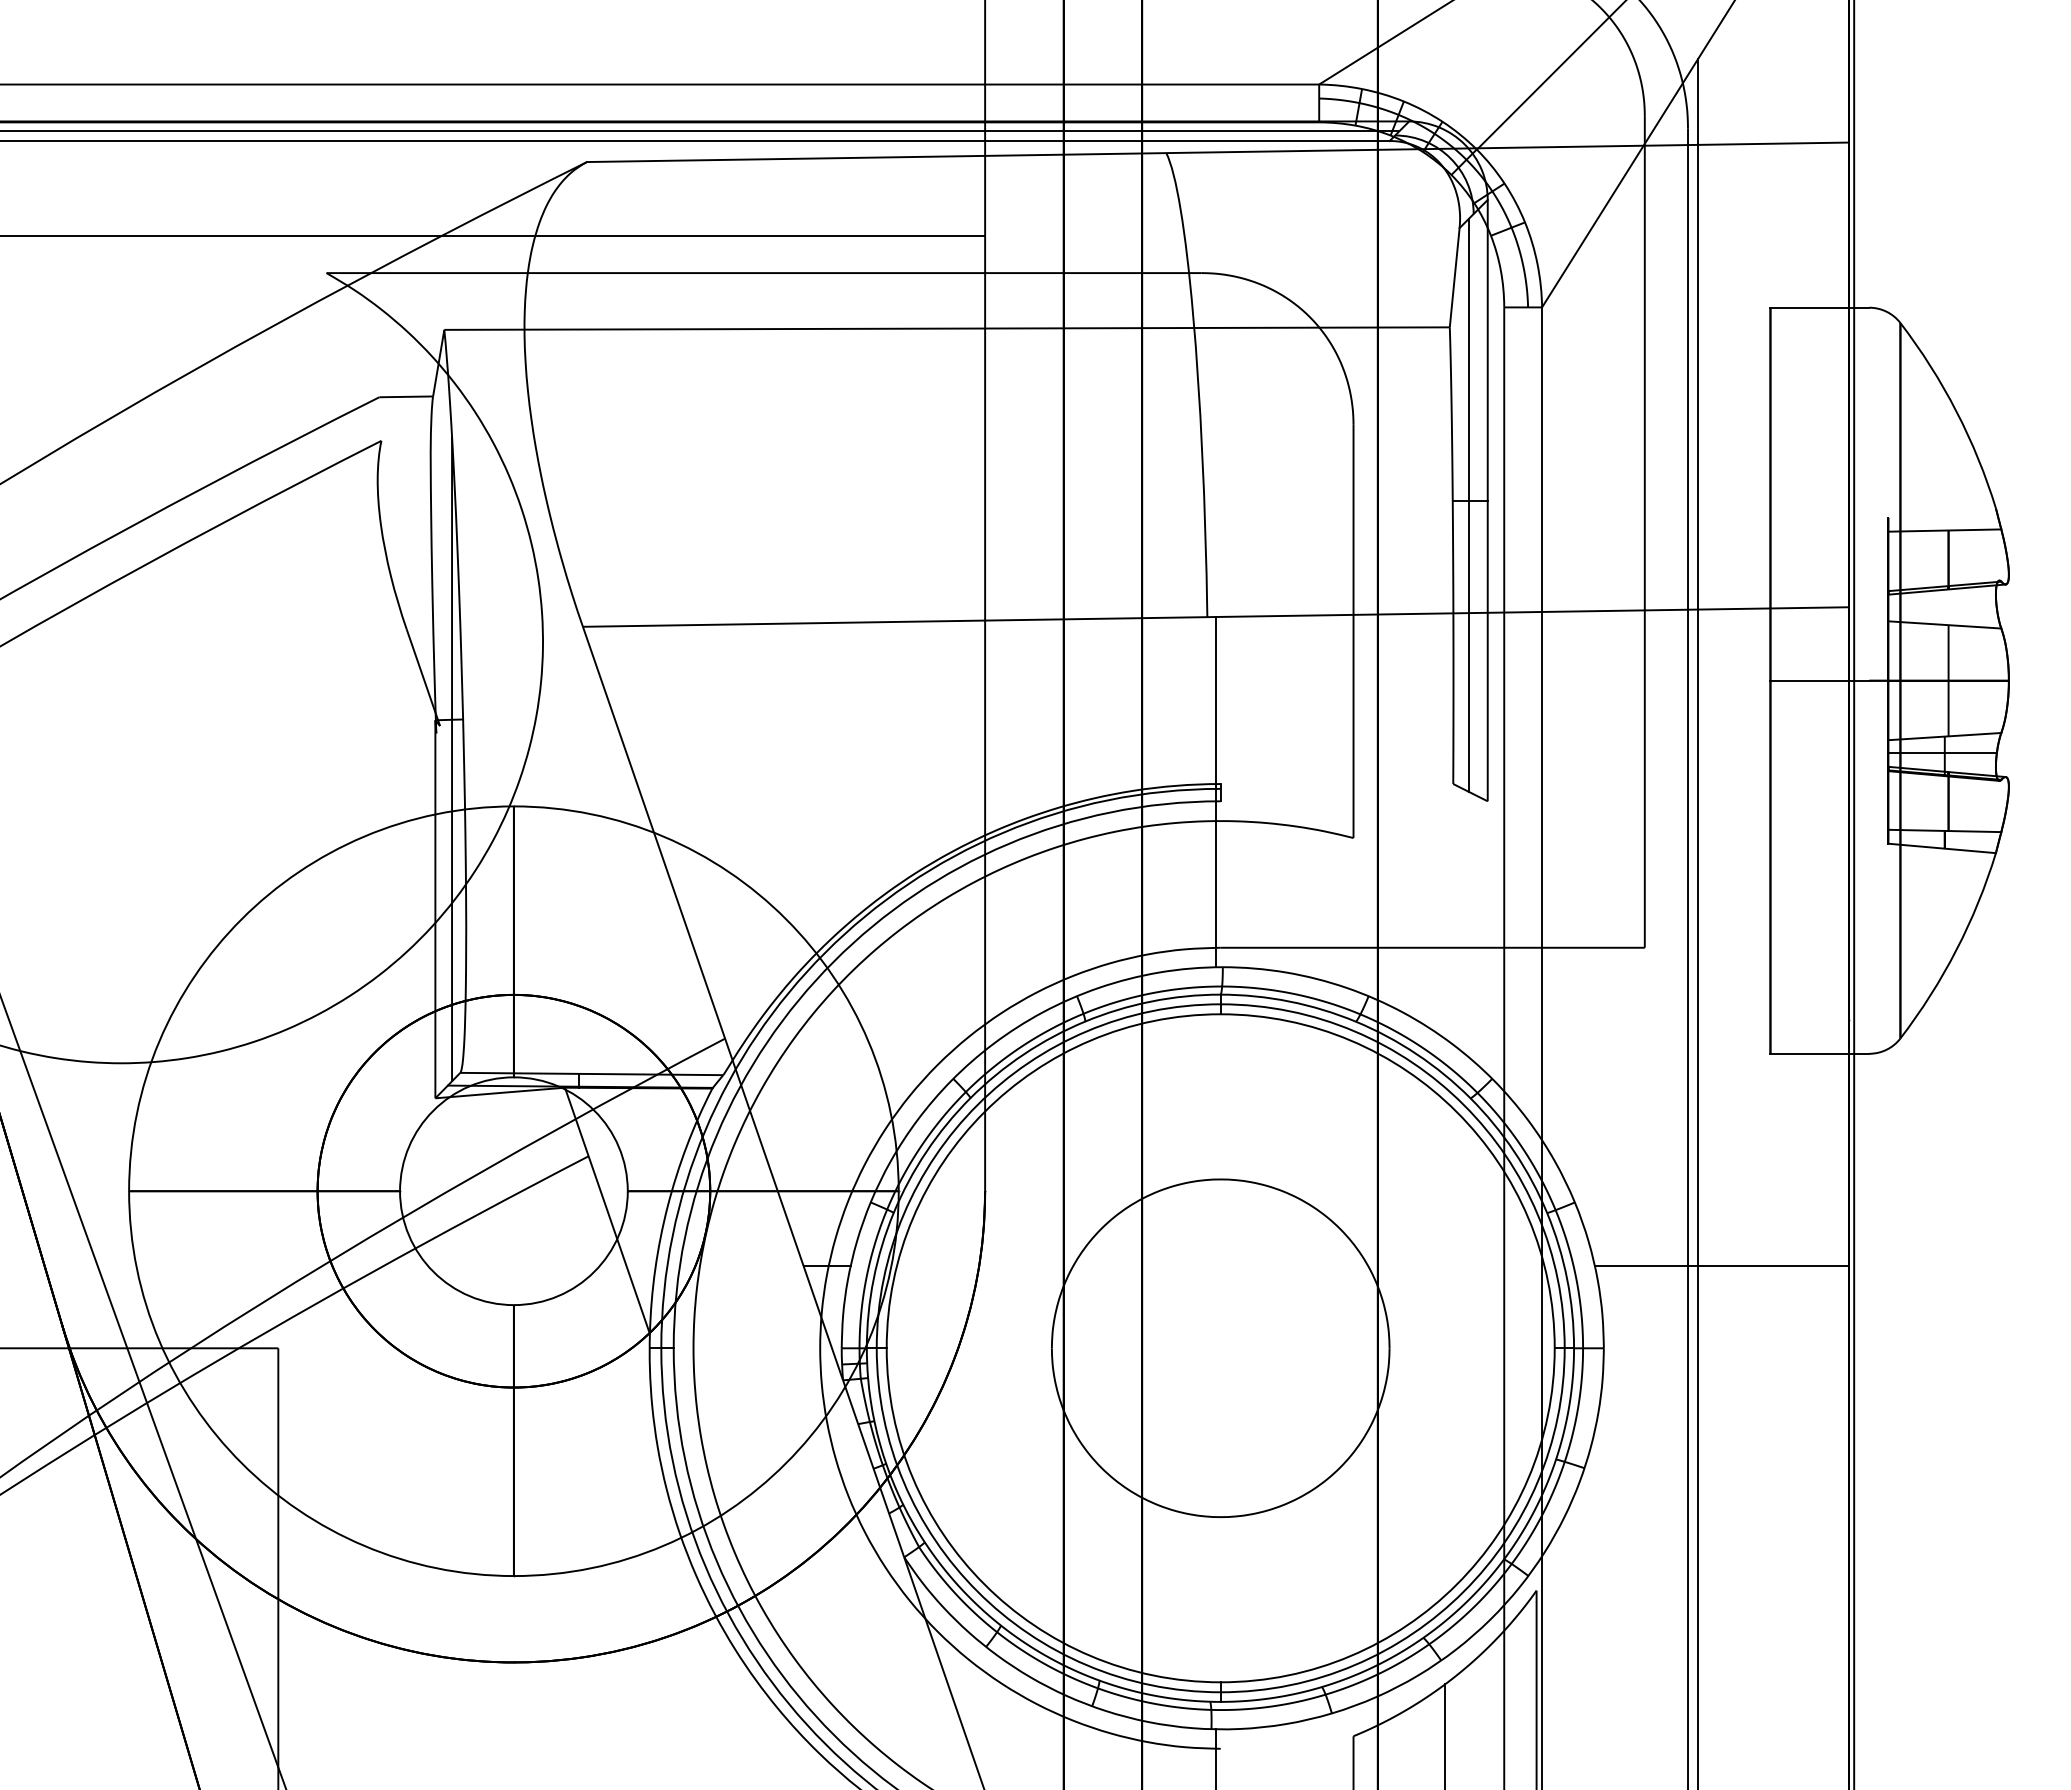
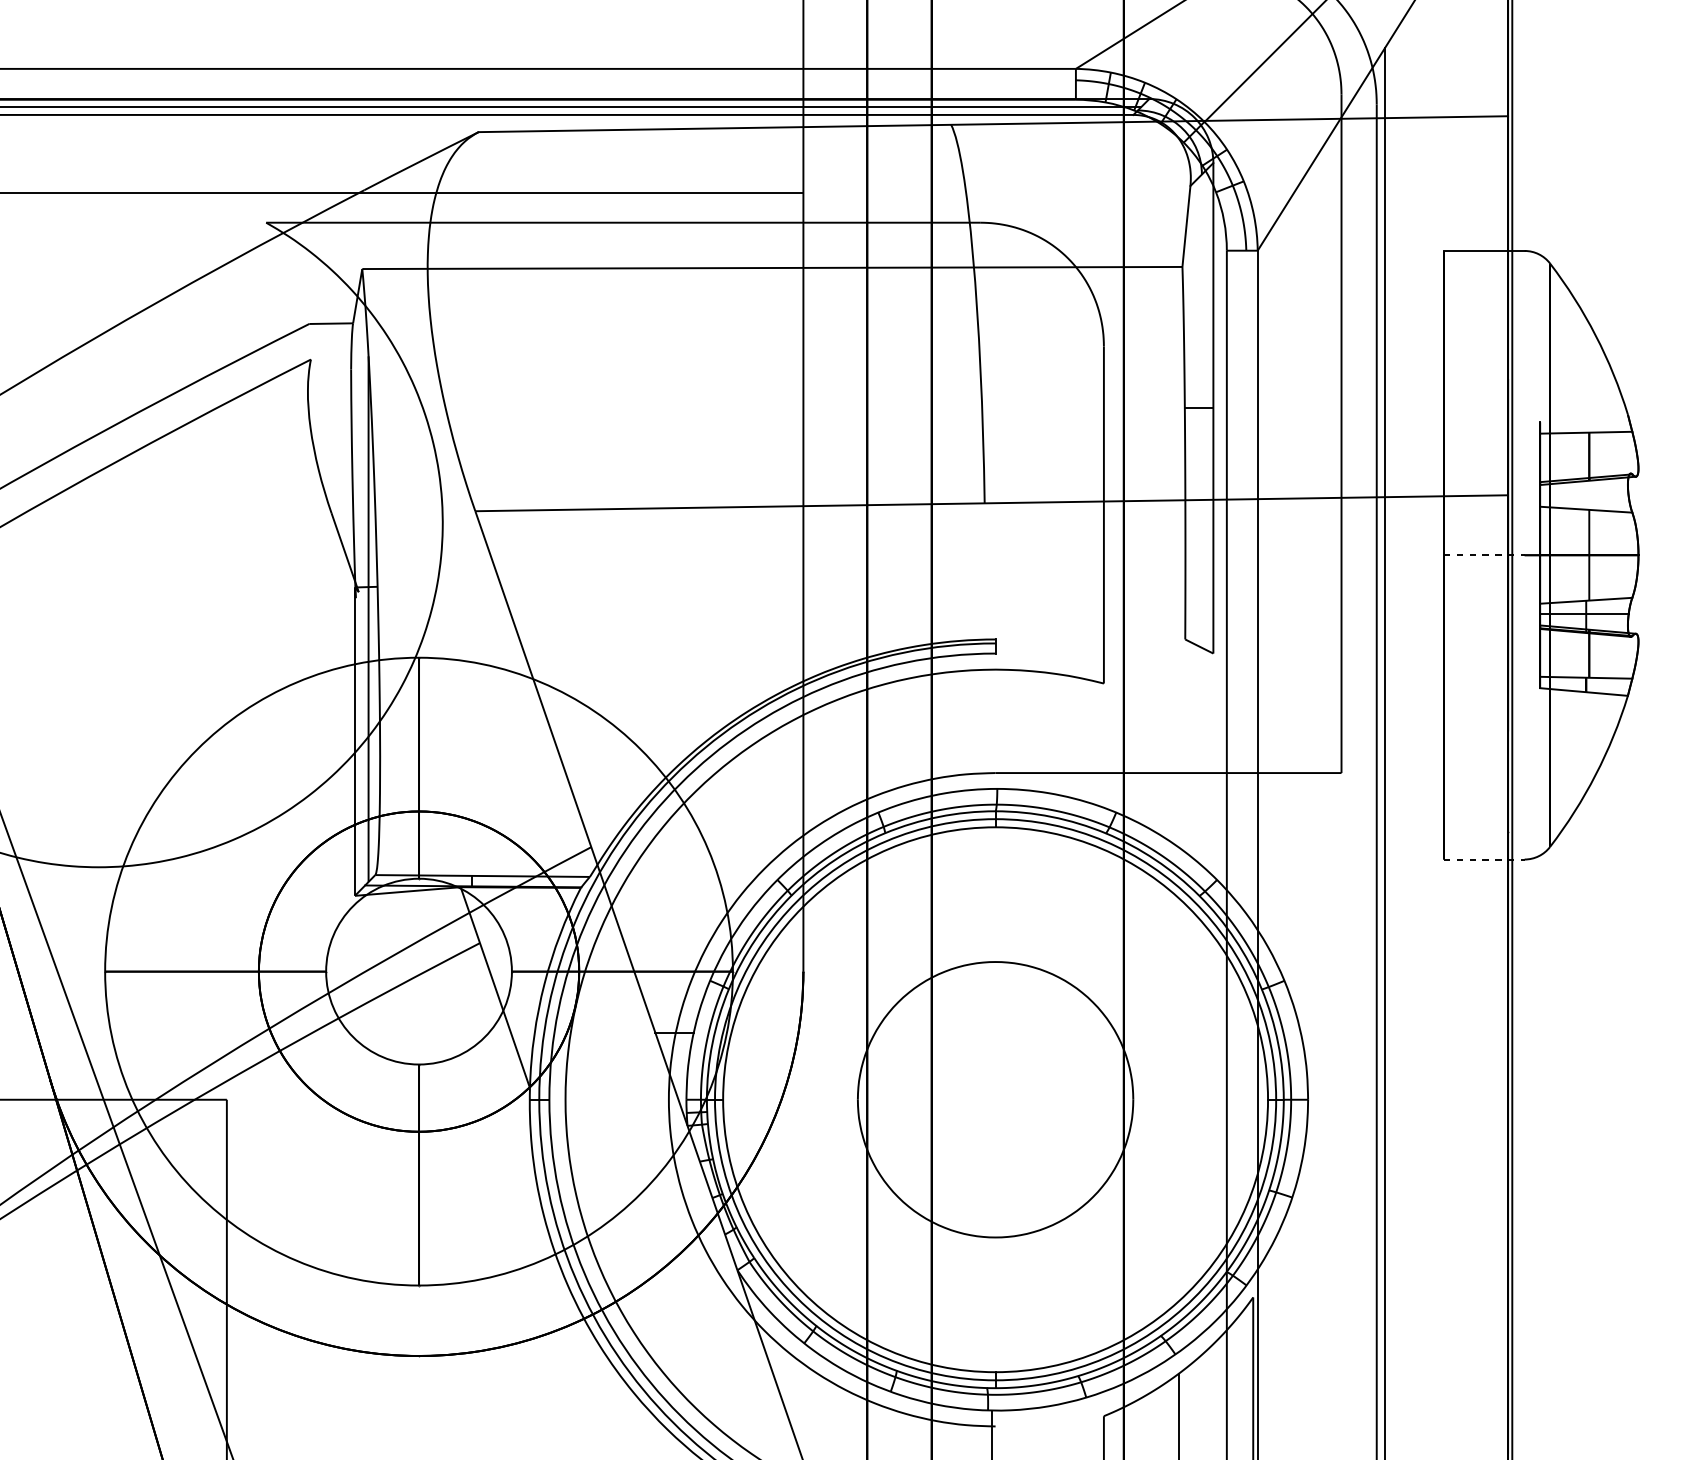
line: (1468, 504) -> (1197, 411), removed
line: (1820, 680) -> (1484, 555), solid -> dashed
line: (1215, 791) -> (991, 645), removed
line: (1820, 1053) -> (1484, 859), solid -> dashed
line: (1721, 1265) -> (1404, 1032), removed

